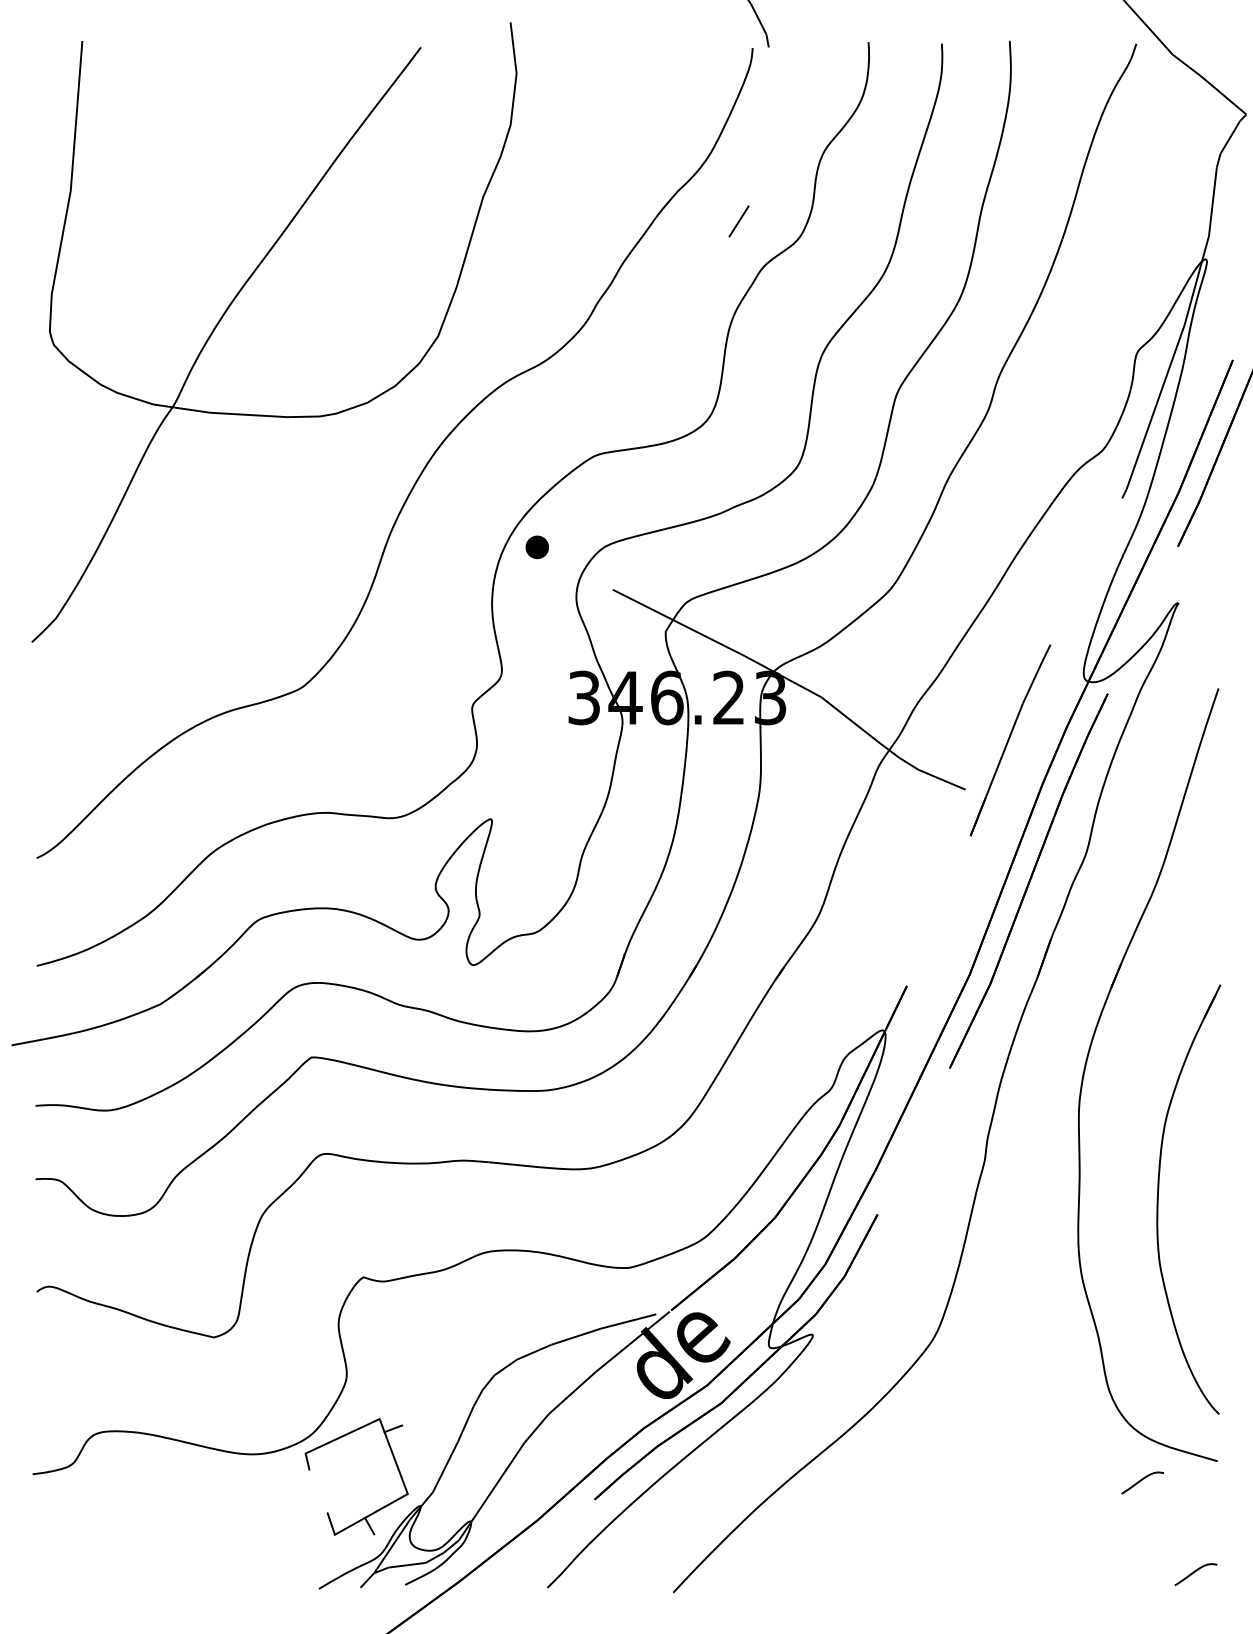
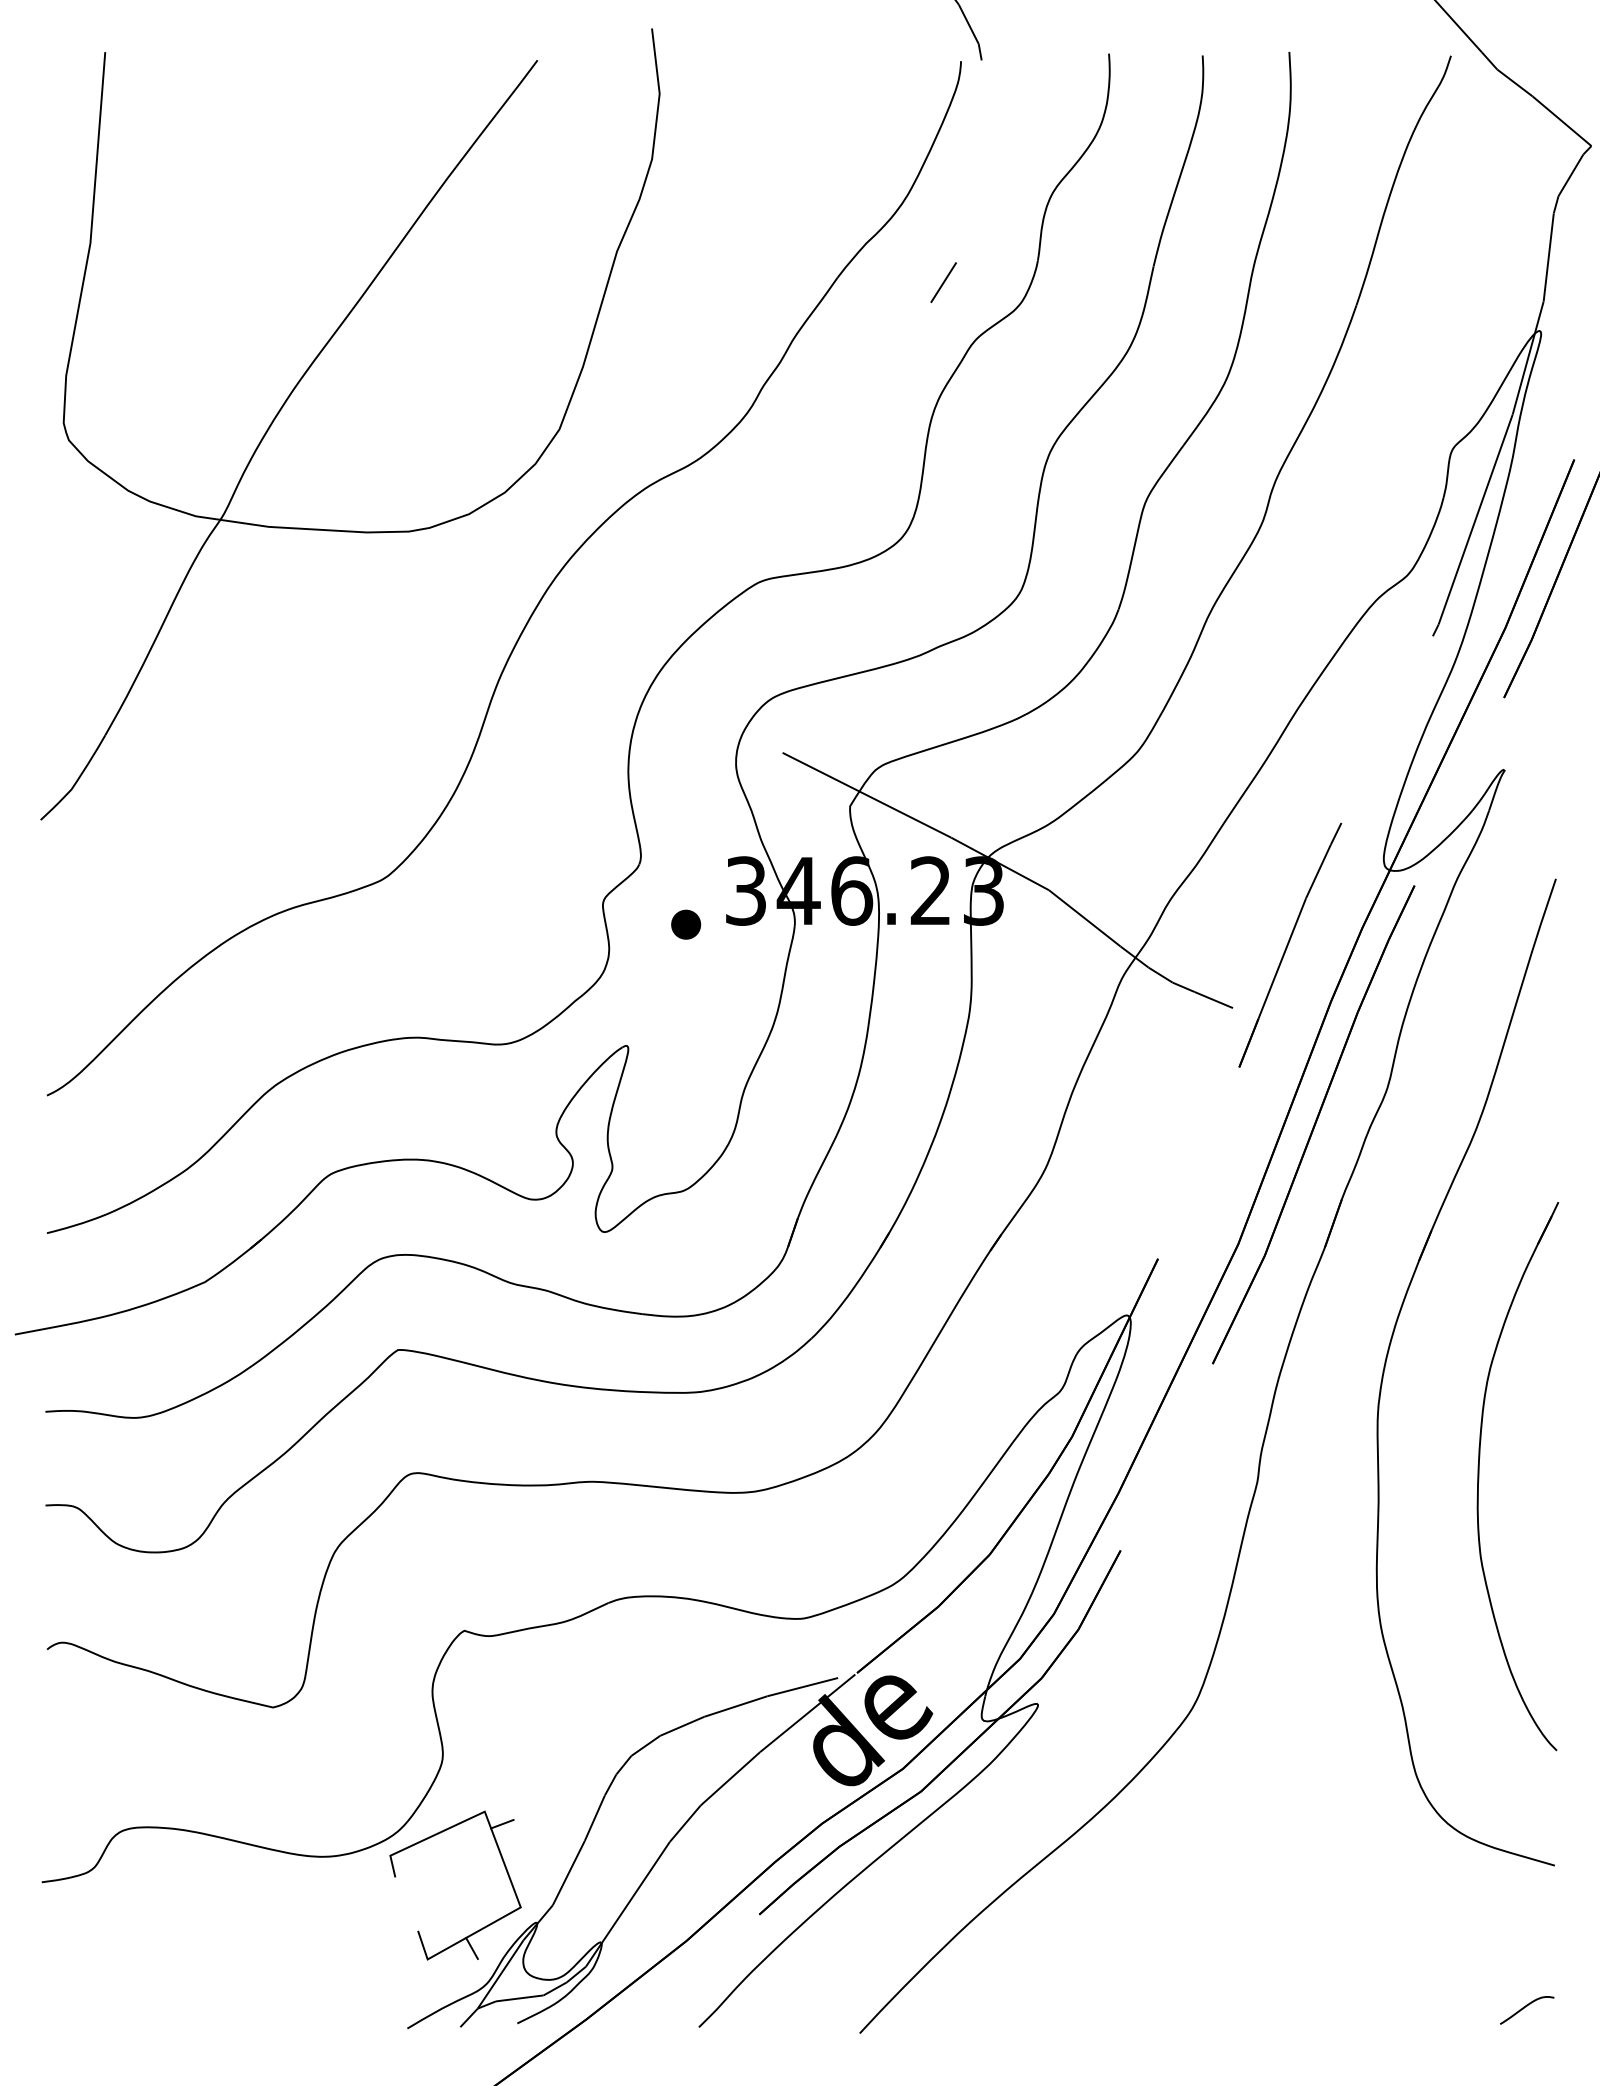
part: (537, 547) -> (686, 924), moved
part: (1158, 1199) -> (1479, 1476), moved
curve: (1142, 1480) -> (1458, 1890), removed

